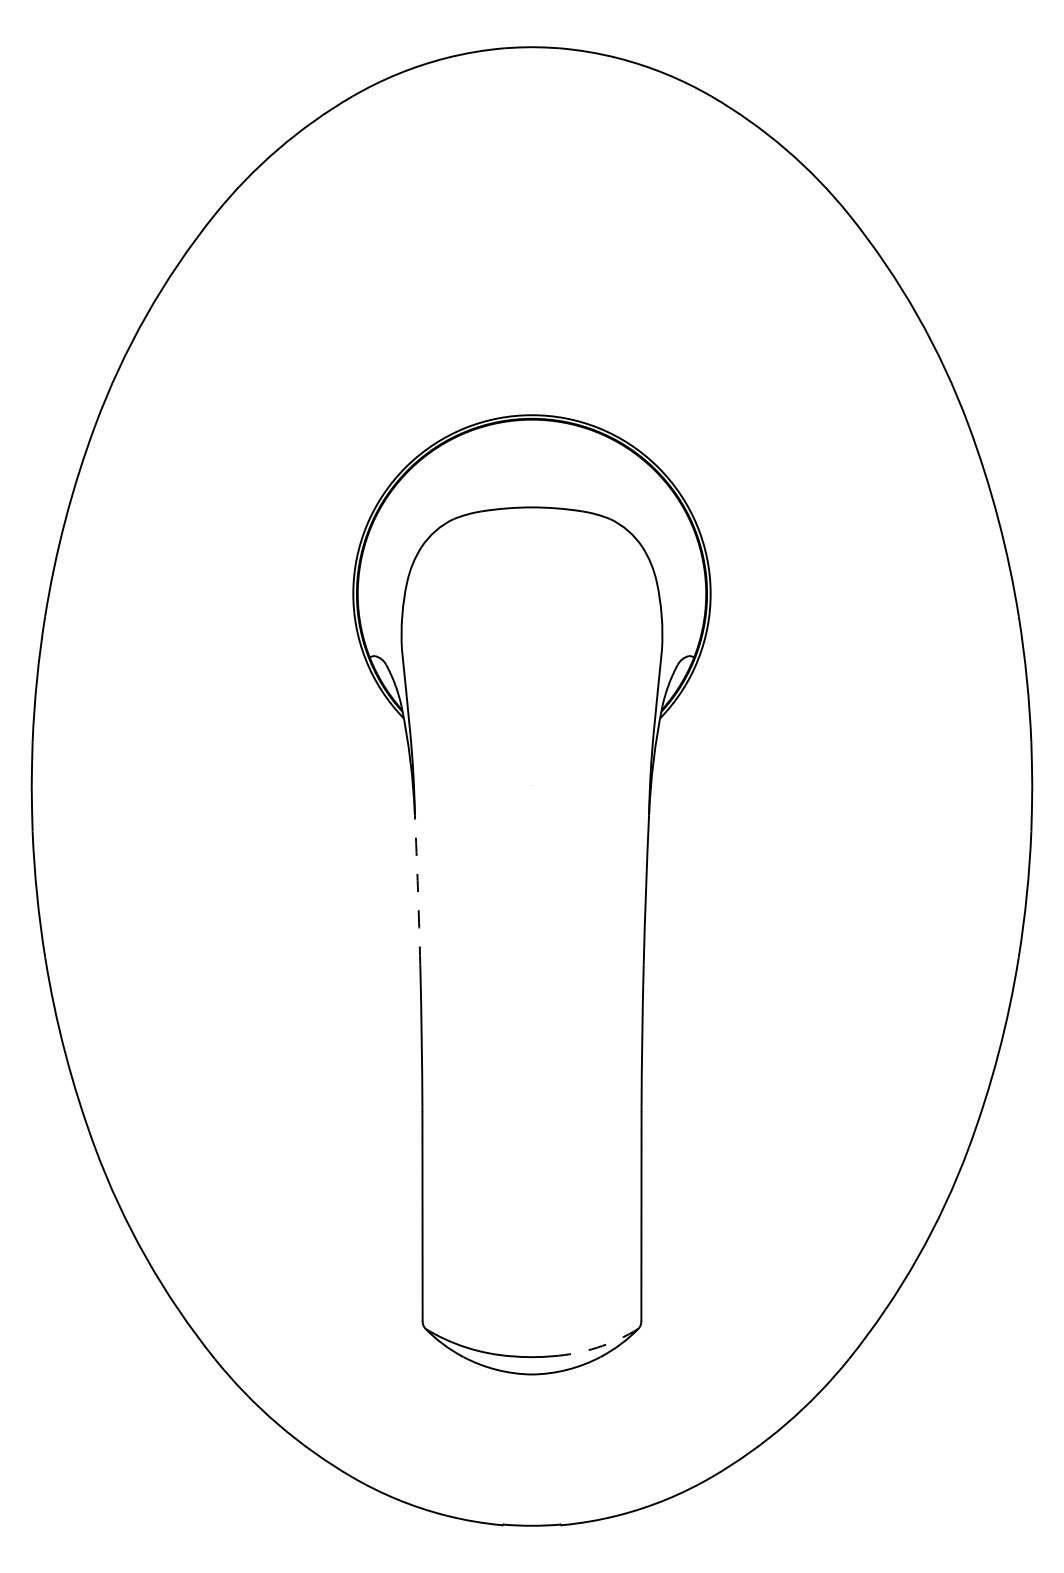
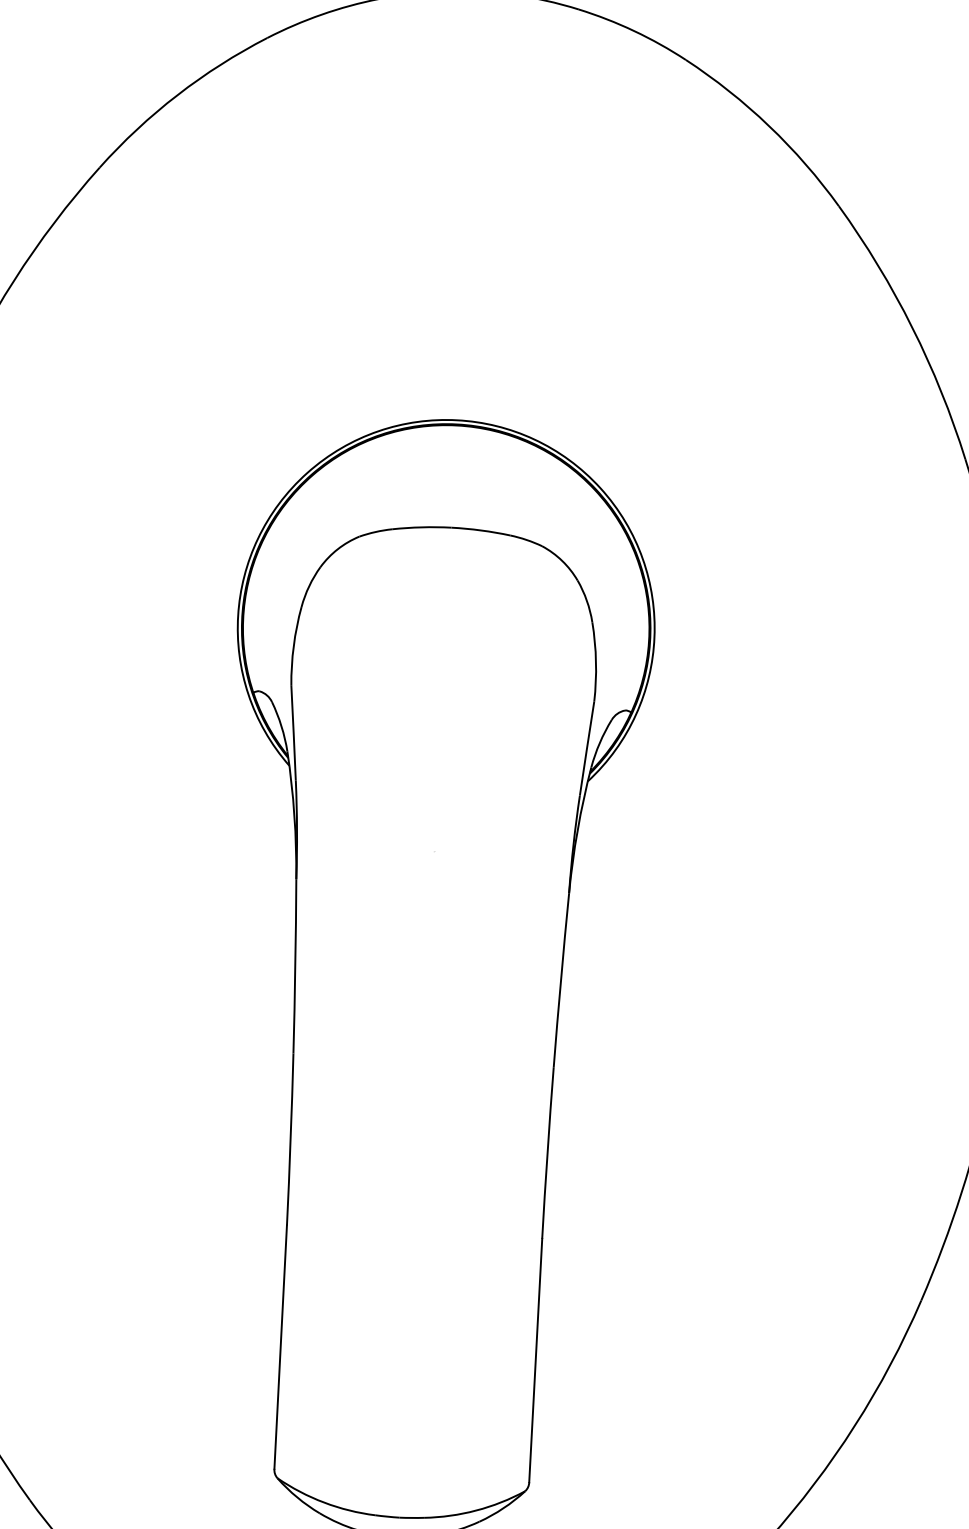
arc: (417, 889) -> (294, 965), dashed -> solid
arc: (597, 1347) -> (476, 1510), dashed -> solid

